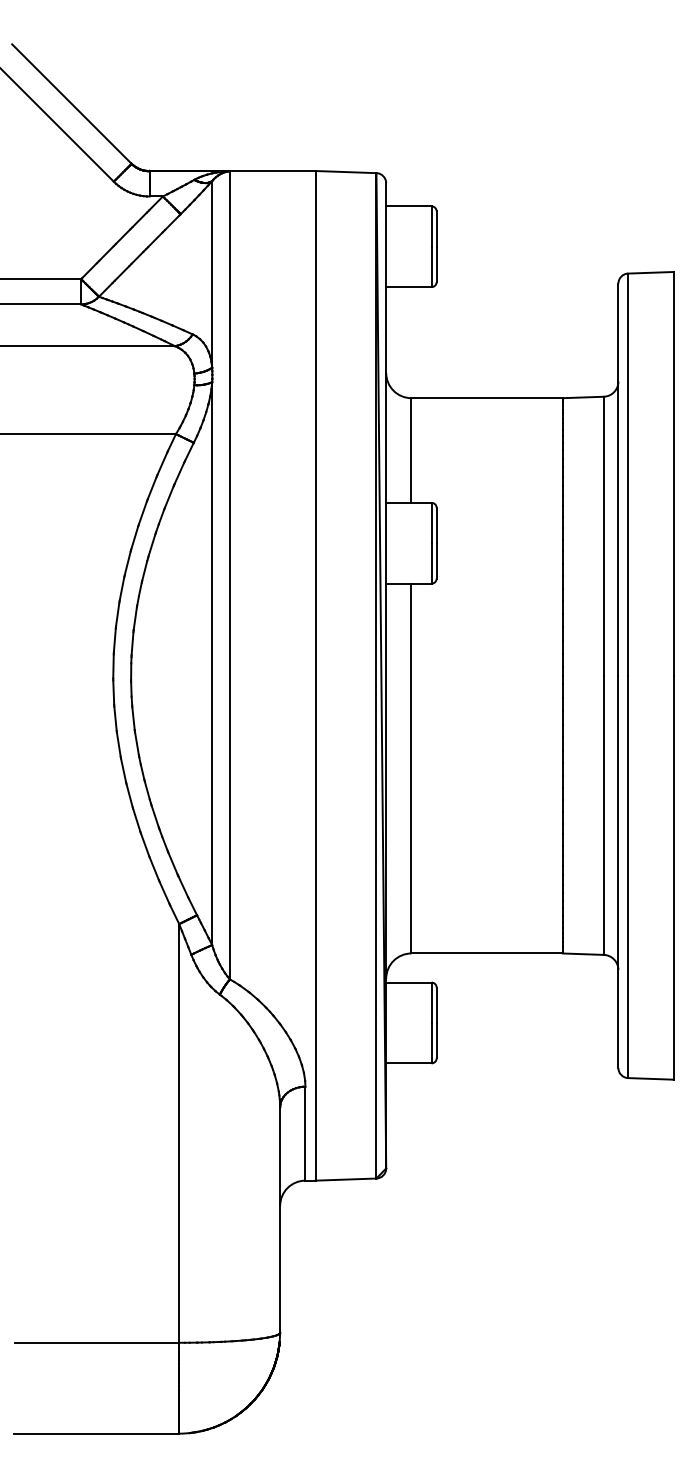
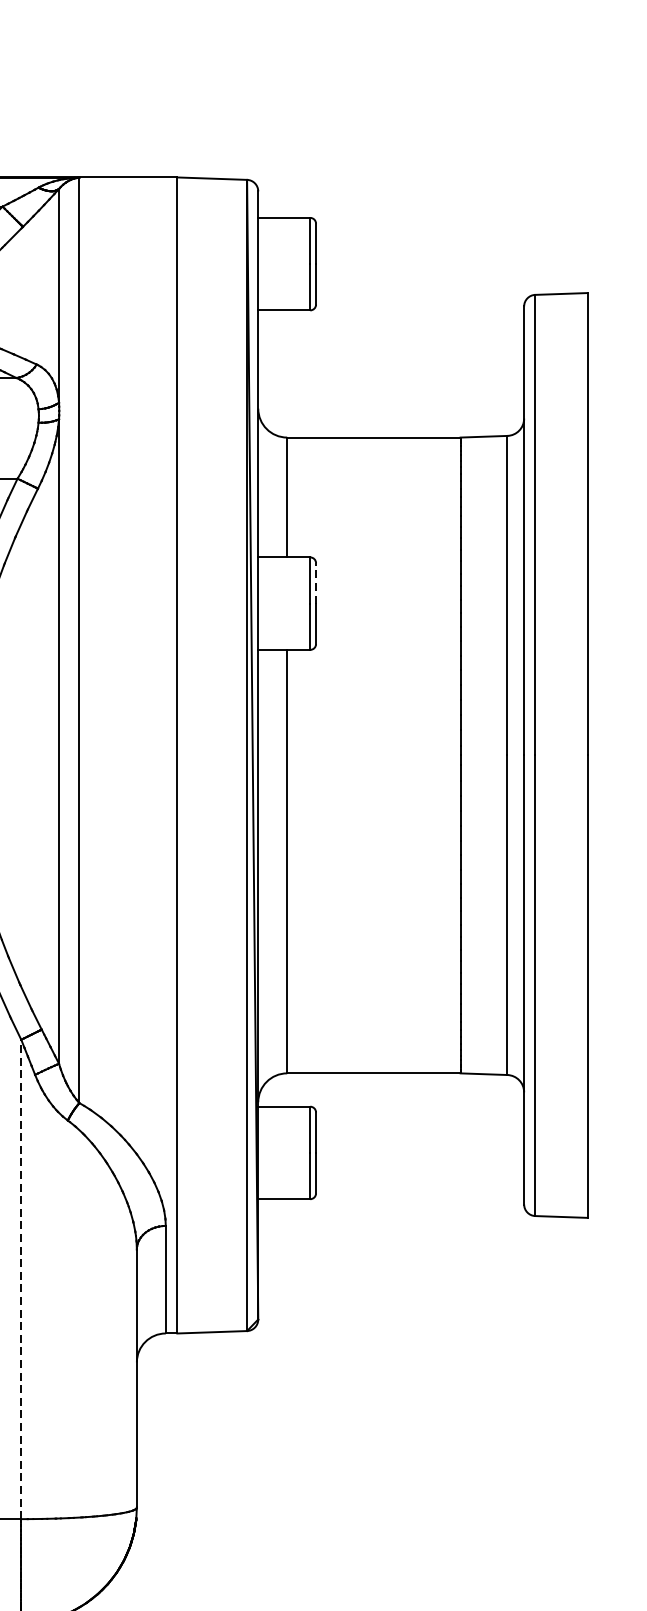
line: (436, 525) -> (315, 583), solid -> dashed
line: (179, 1132) -> (21, 1278), solid -> dashed

